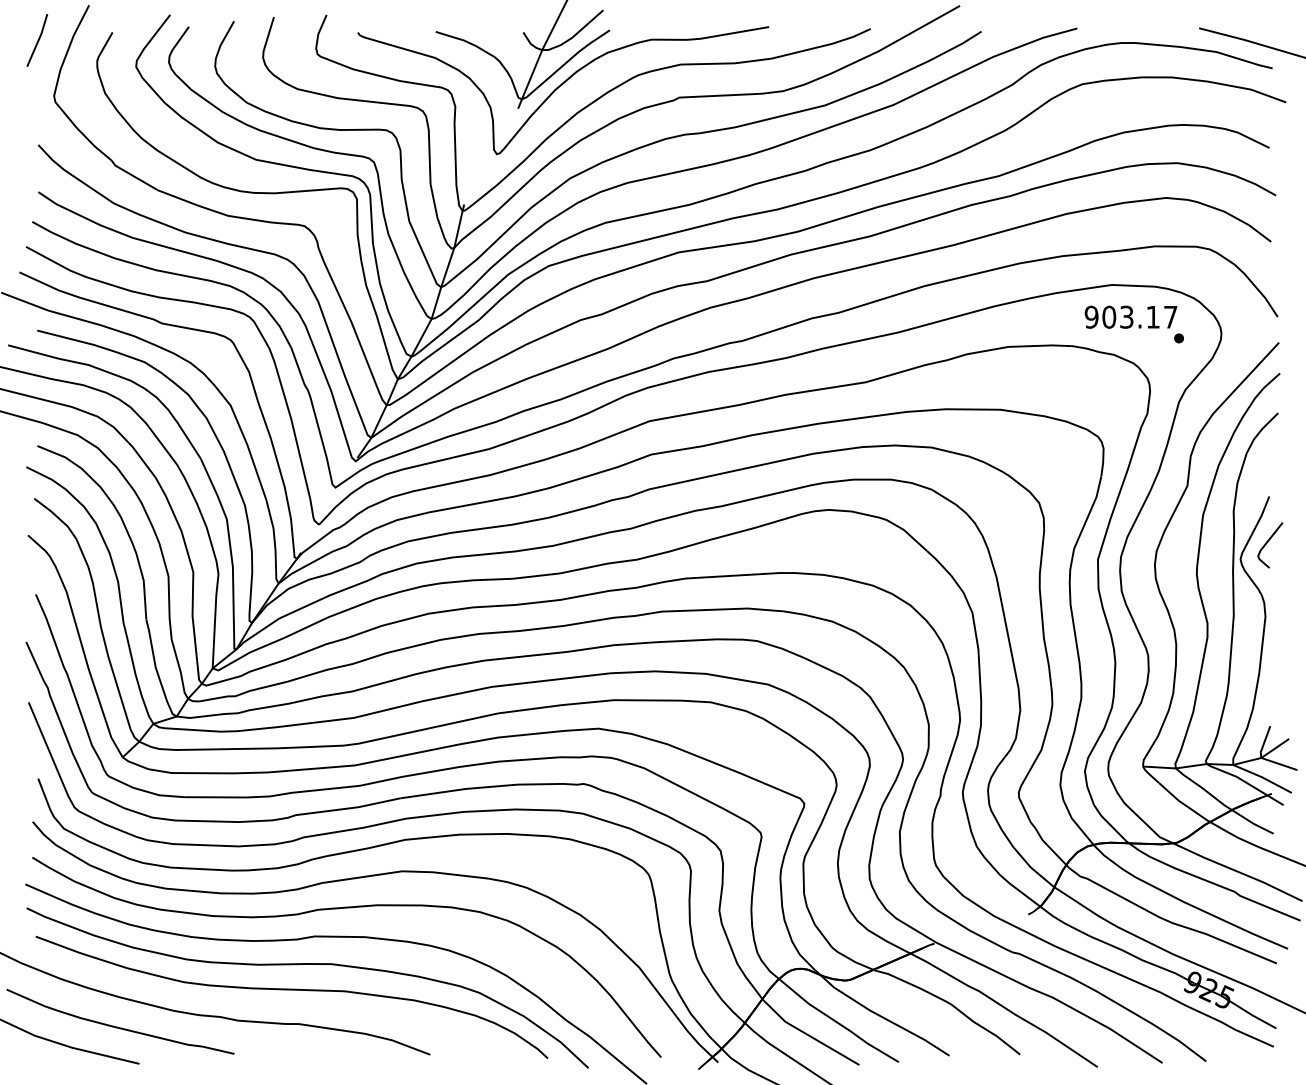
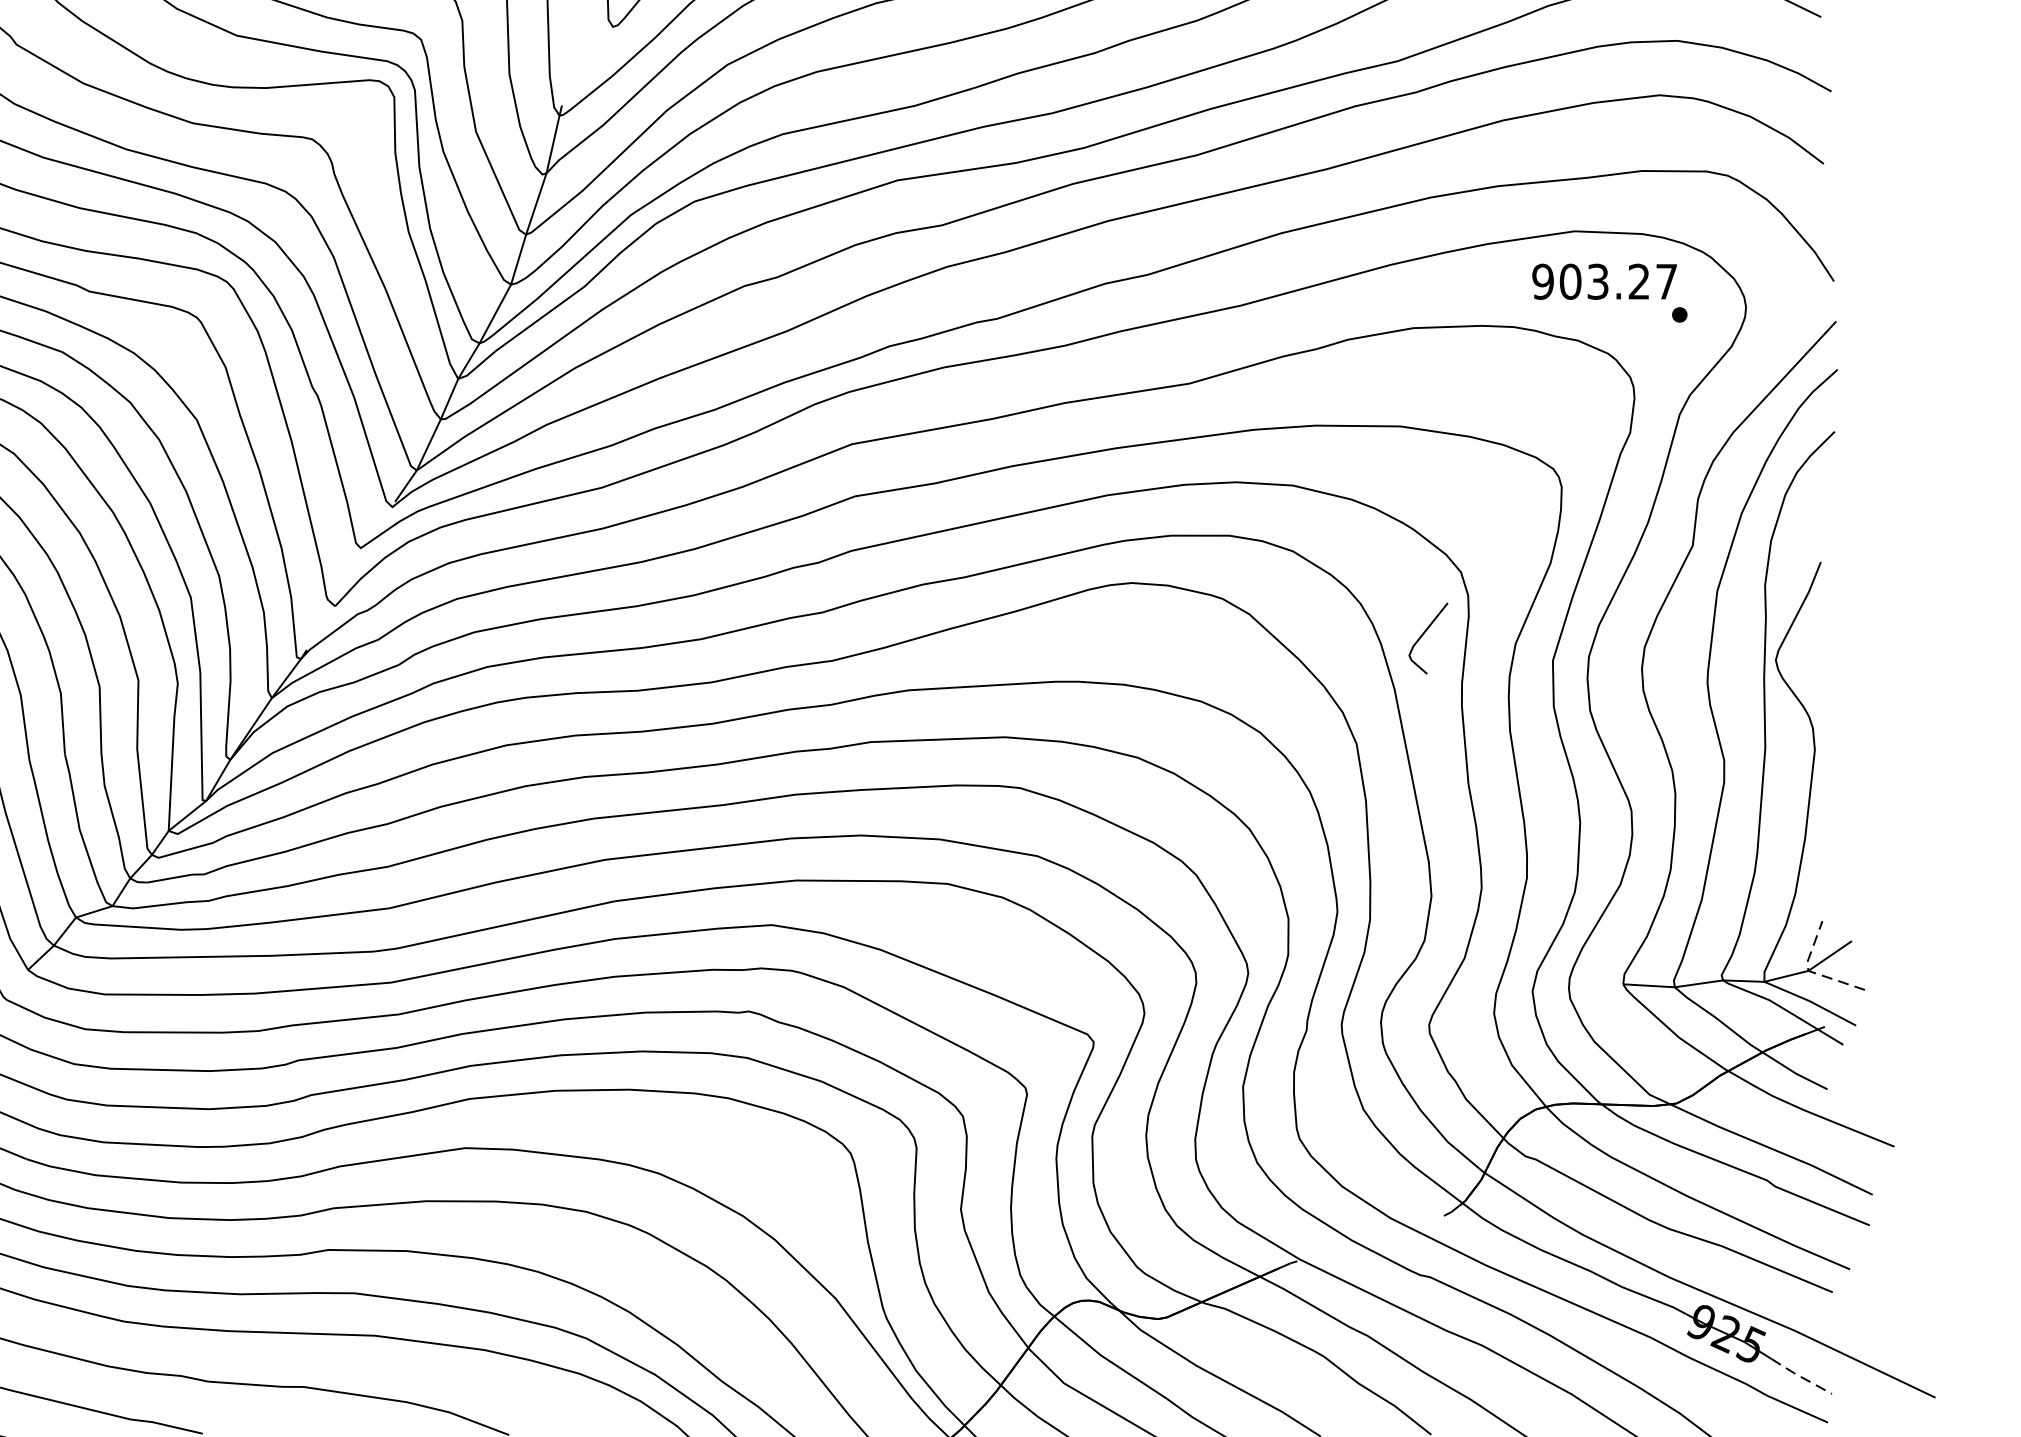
text: (1152, 316) -> (1638, 280), 903.17 -> 903.27
line: (1268, 542) -> (1425, 634), moved
line: (1262, 758) -> (1810, 971), solid -> dashed
line: (1256, 1017) -> (1800, 1376), solid -> dashed

